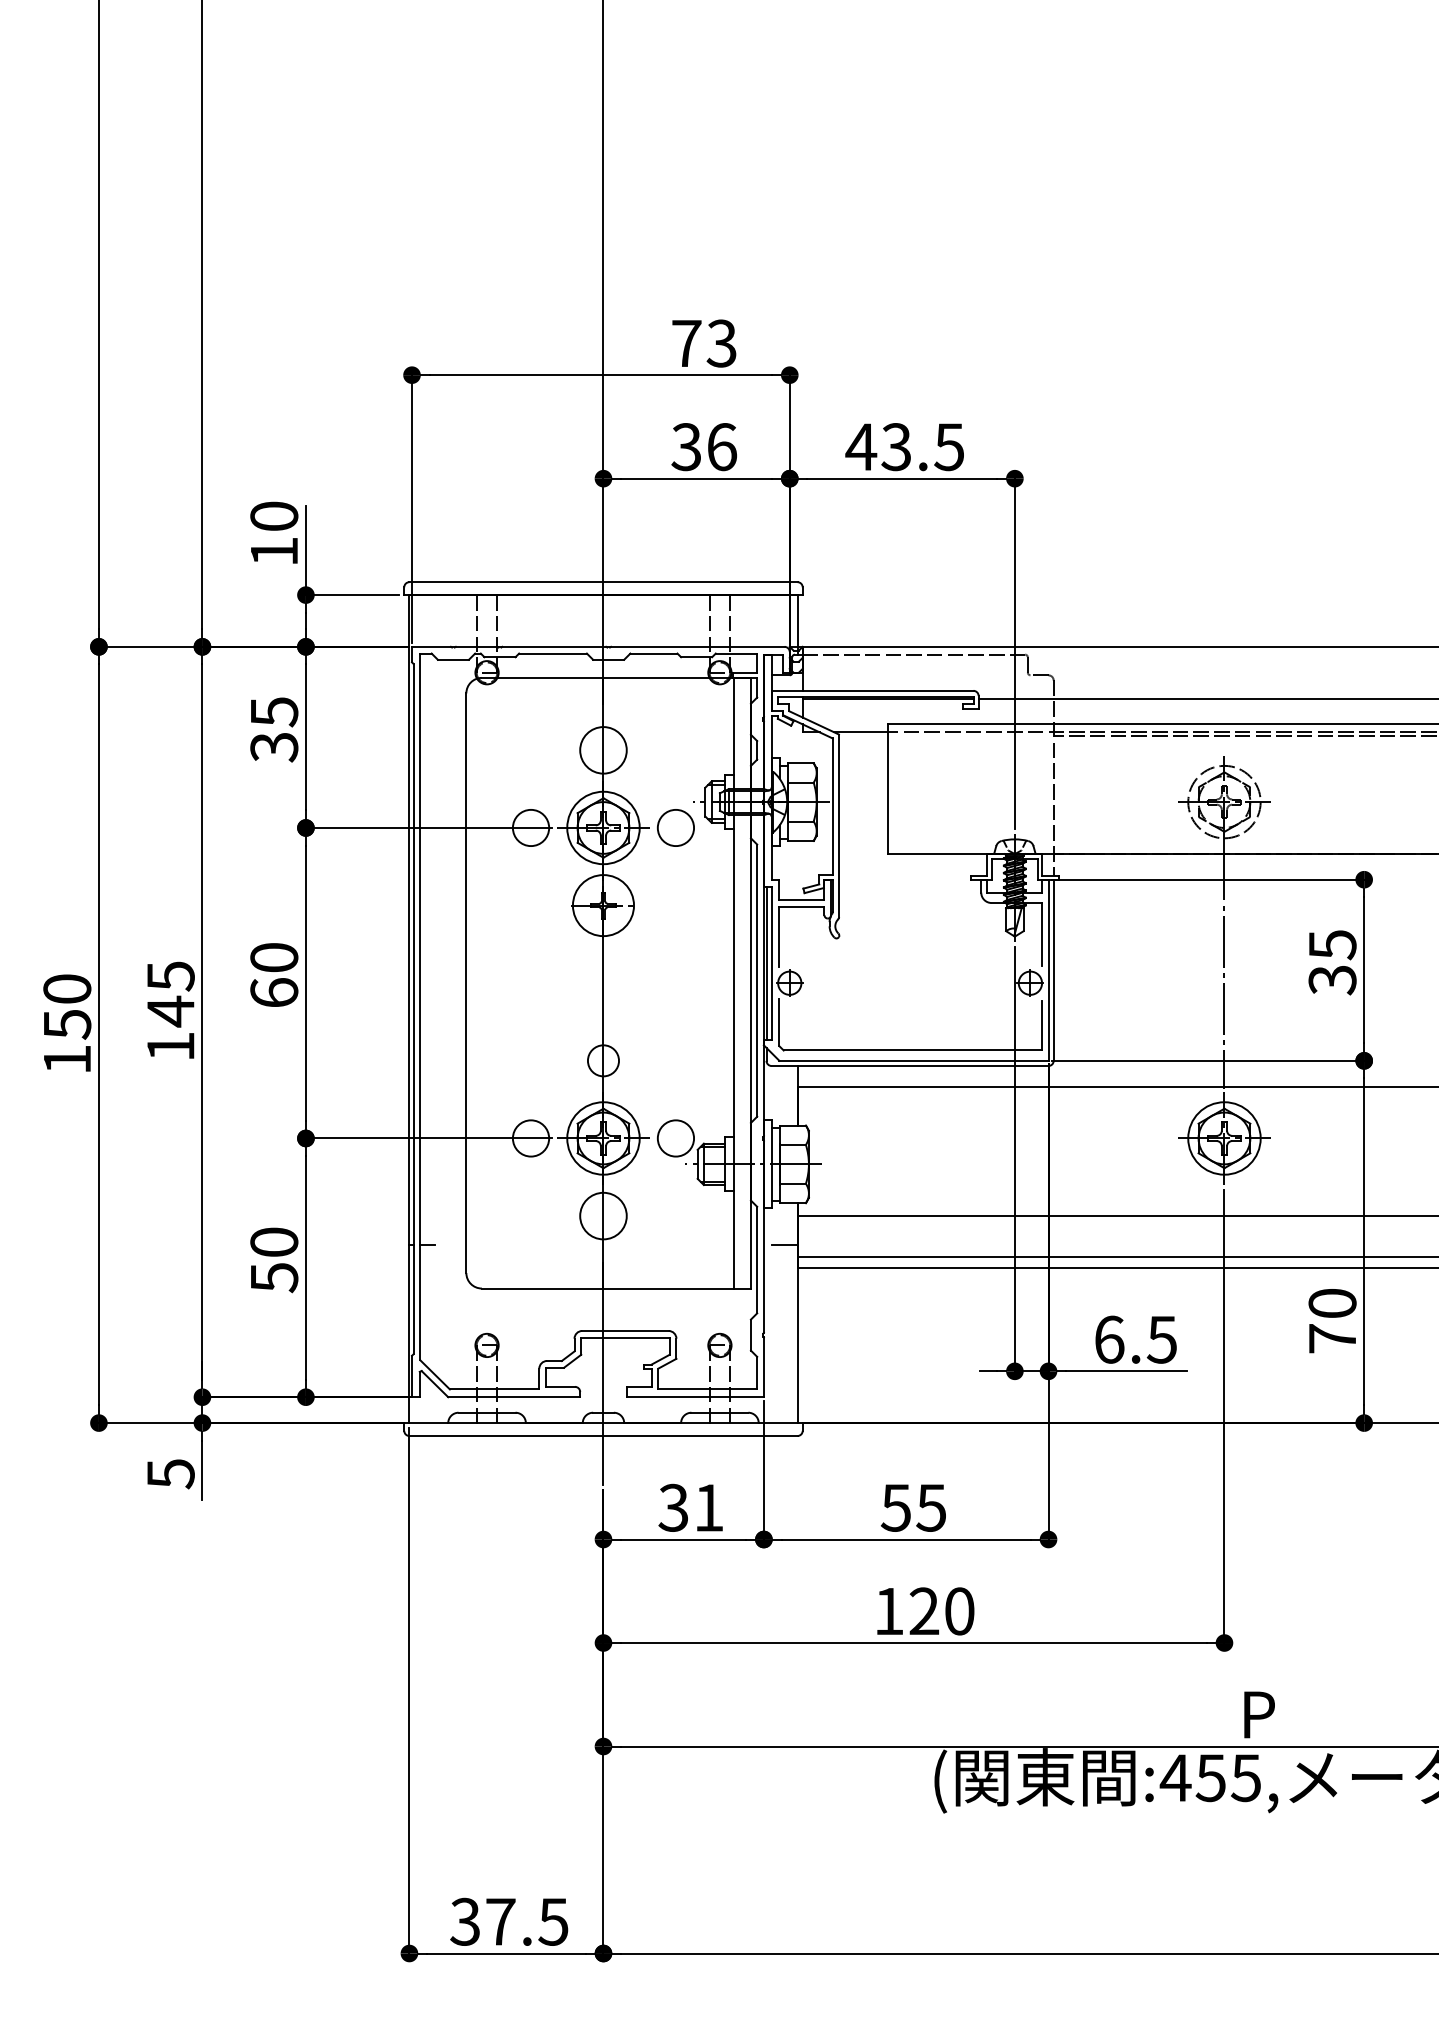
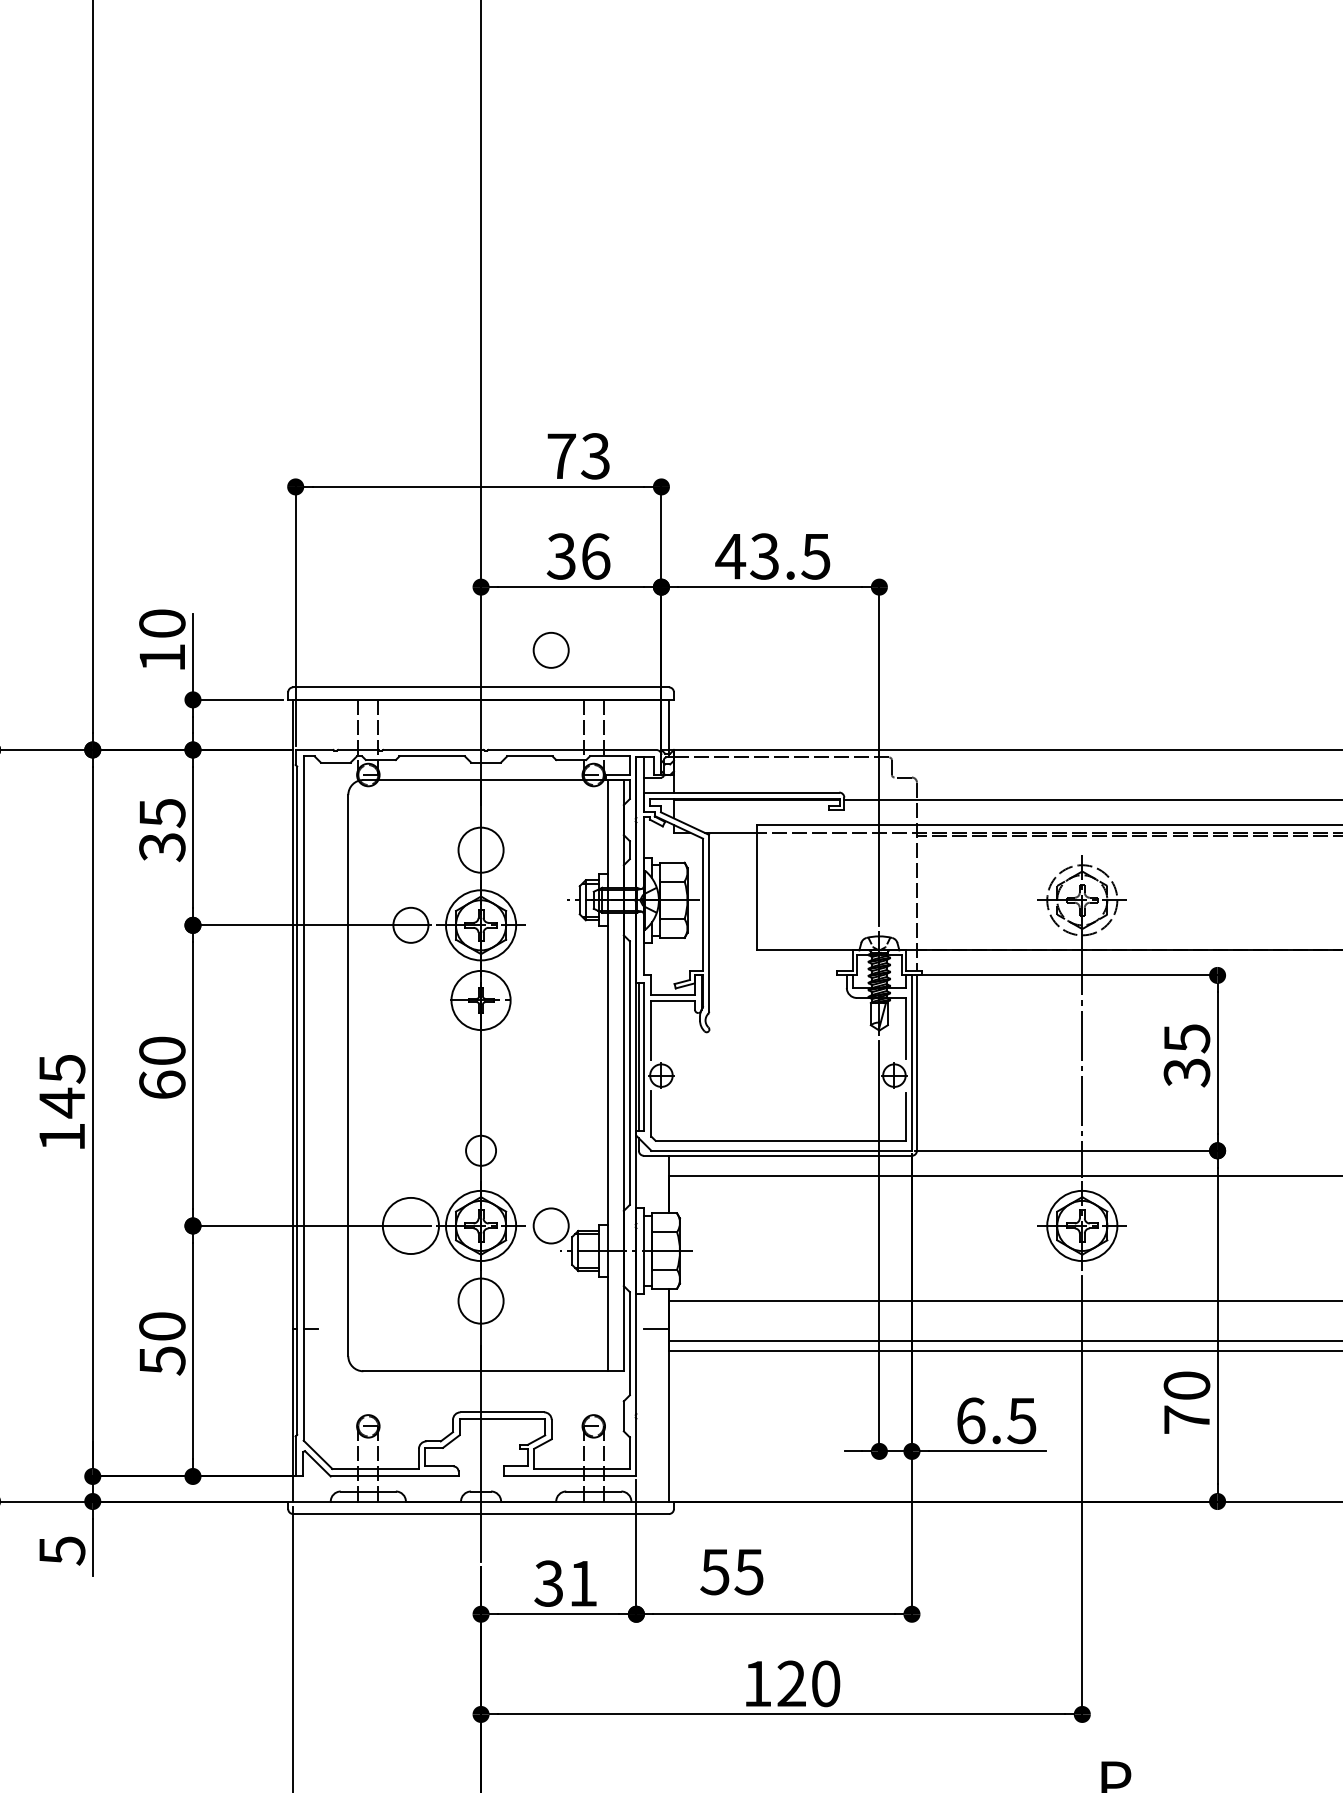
circle: (675, 827) -> (550, 649), moved
circle: (530, 1138) -> (410, 1225), size x1.6
text: (912, 1507) -> (730, 1571), moved

